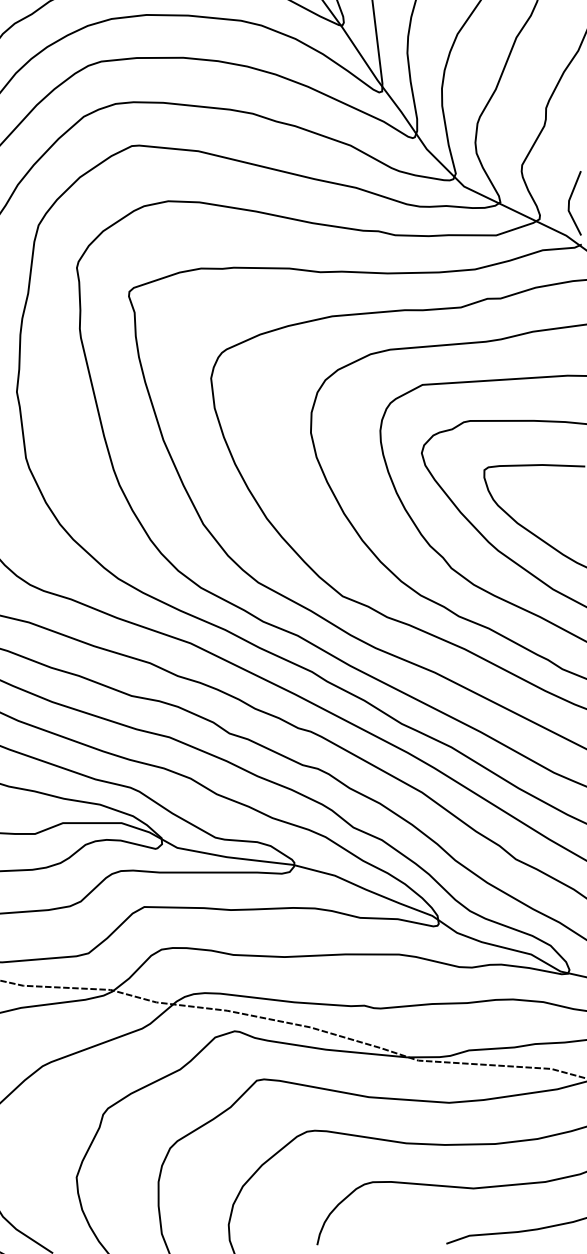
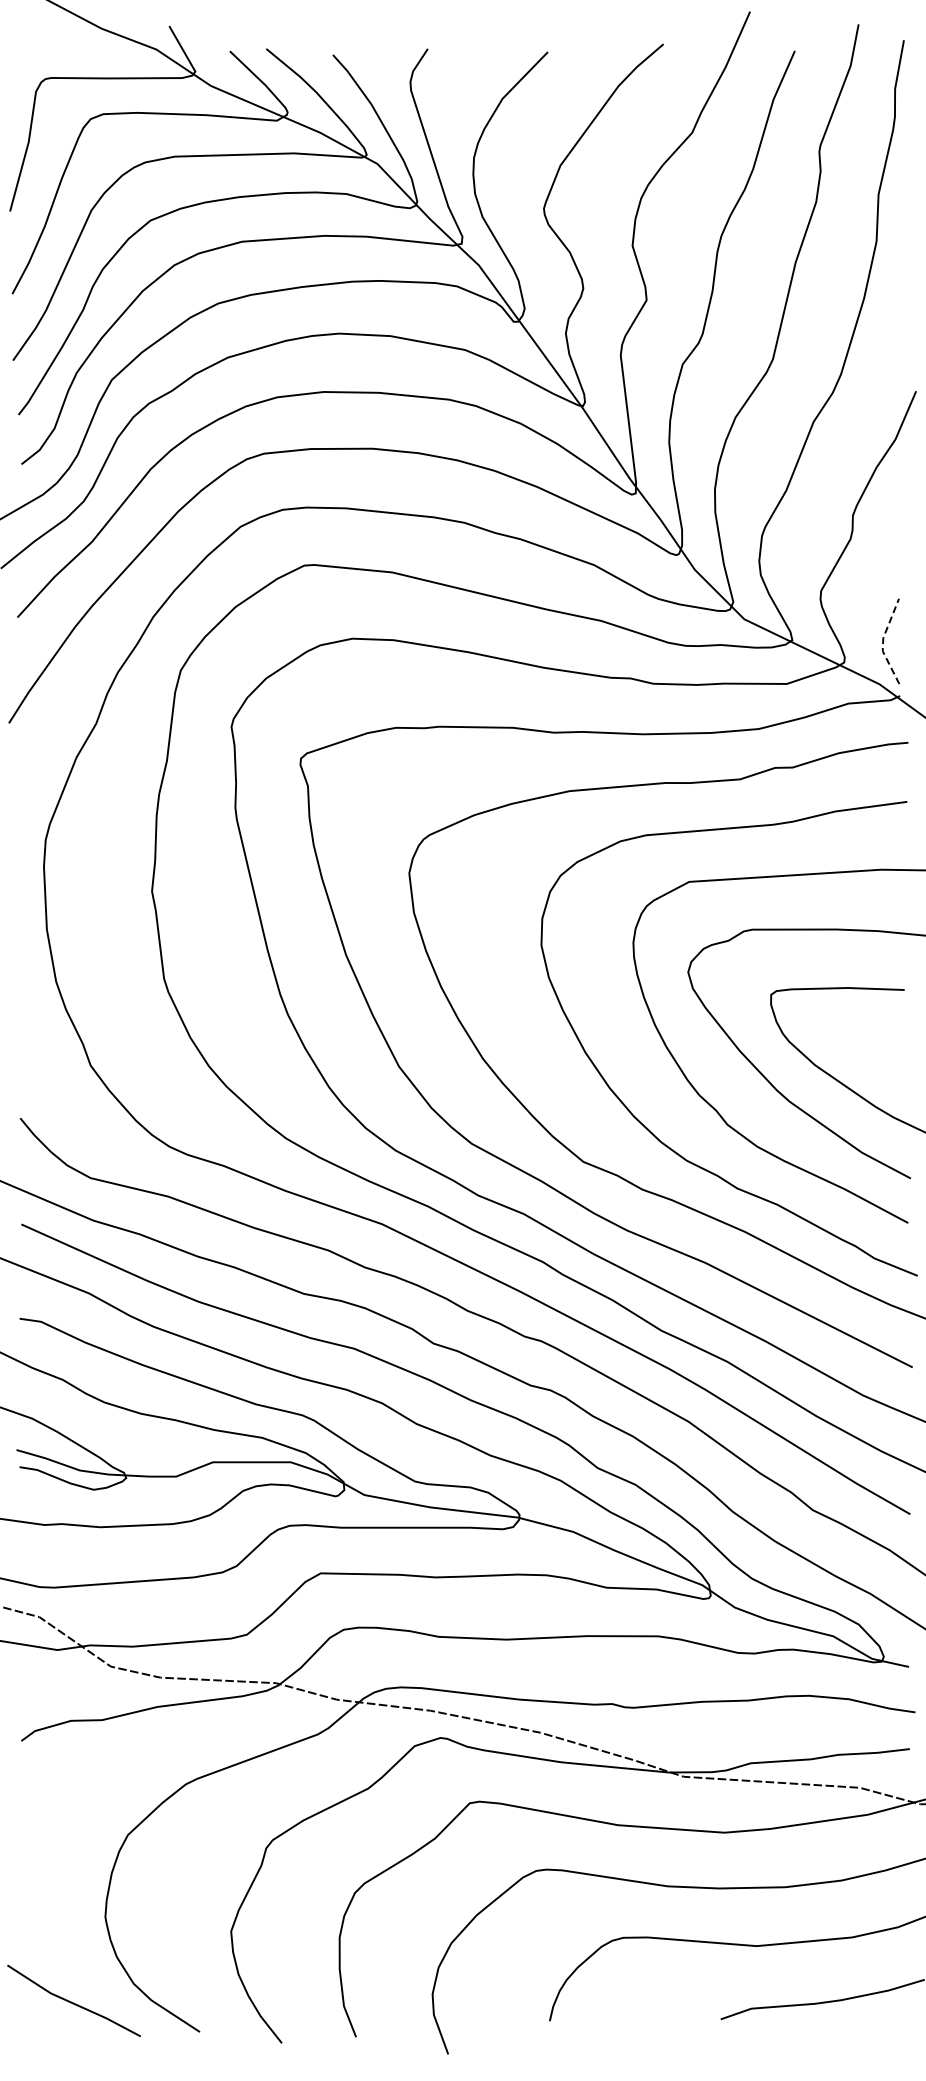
line: (569, 203) -> (883, 641), solid -> dashed

